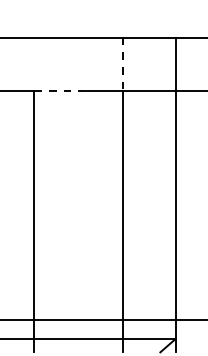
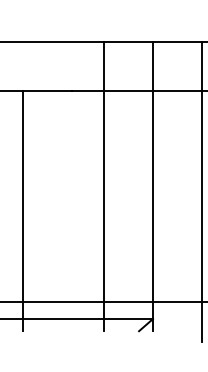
line: (122, 65) -> (104, 67), dashed -> solid
line: (61, 90) -> (48, 90), dashed -> solid

